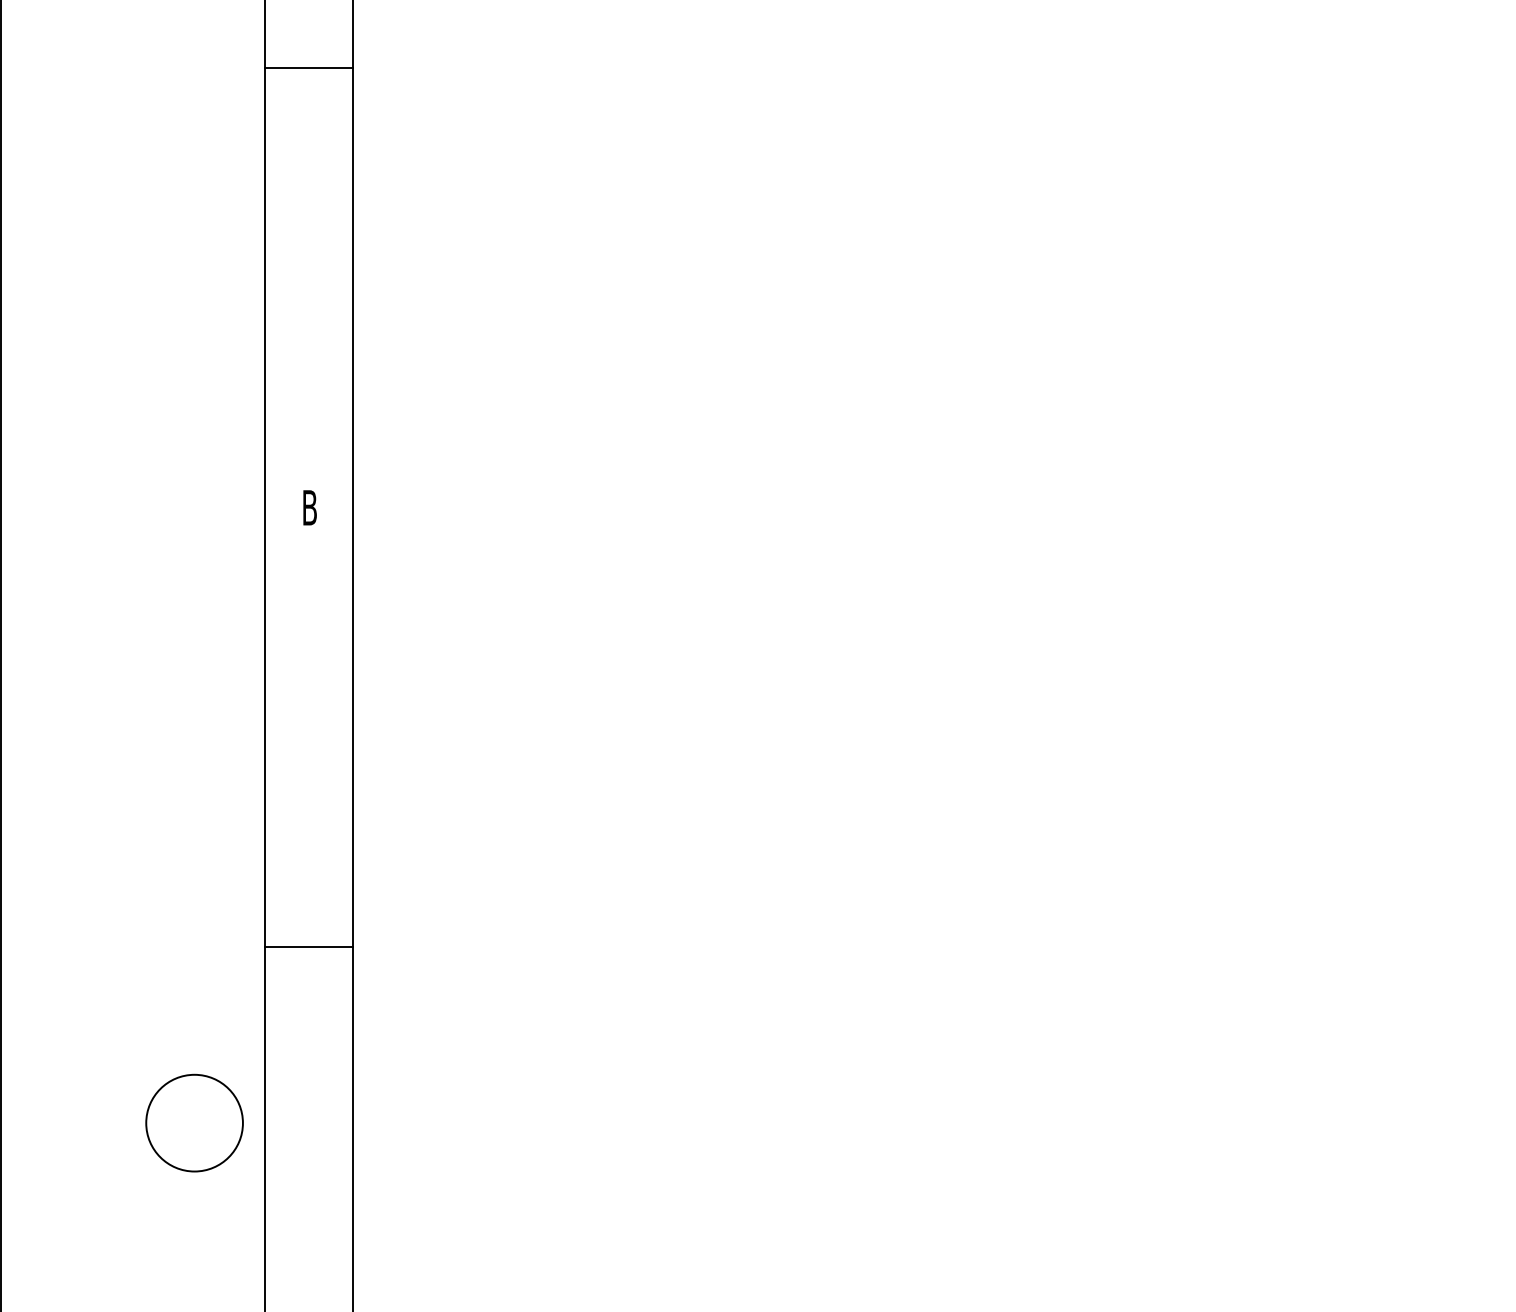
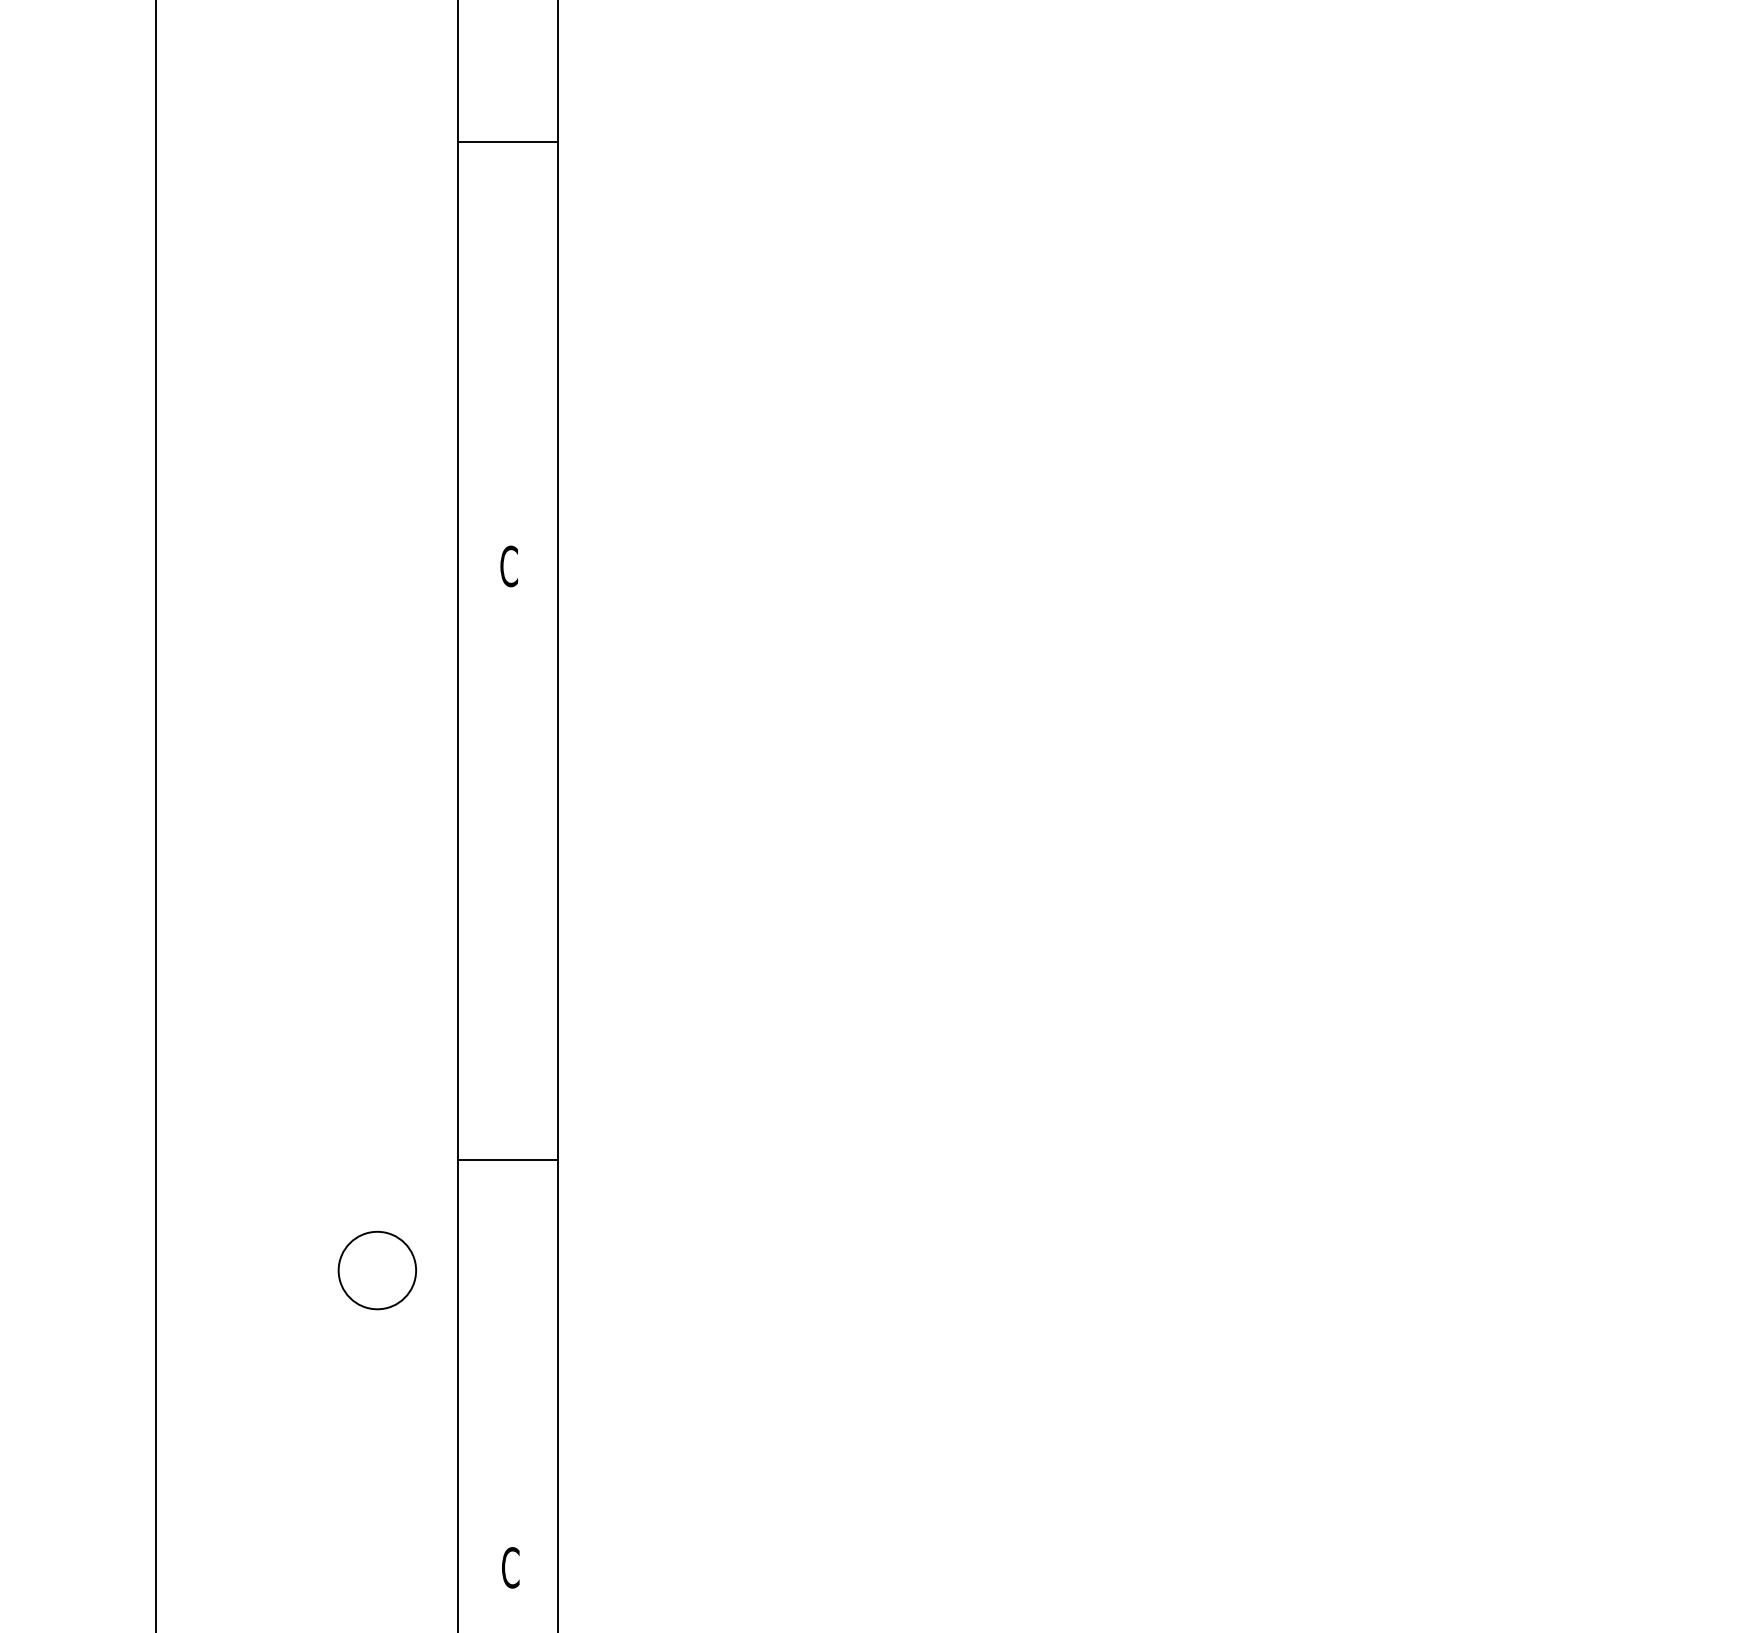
line: (308, 68) -> (507, 142), moved
text: (309, 507) -> (508, 566), B -> C
line: (308, 947) -> (507, 1160), moved
circle: (194, 1123) -> (377, 1270), size x0.7

